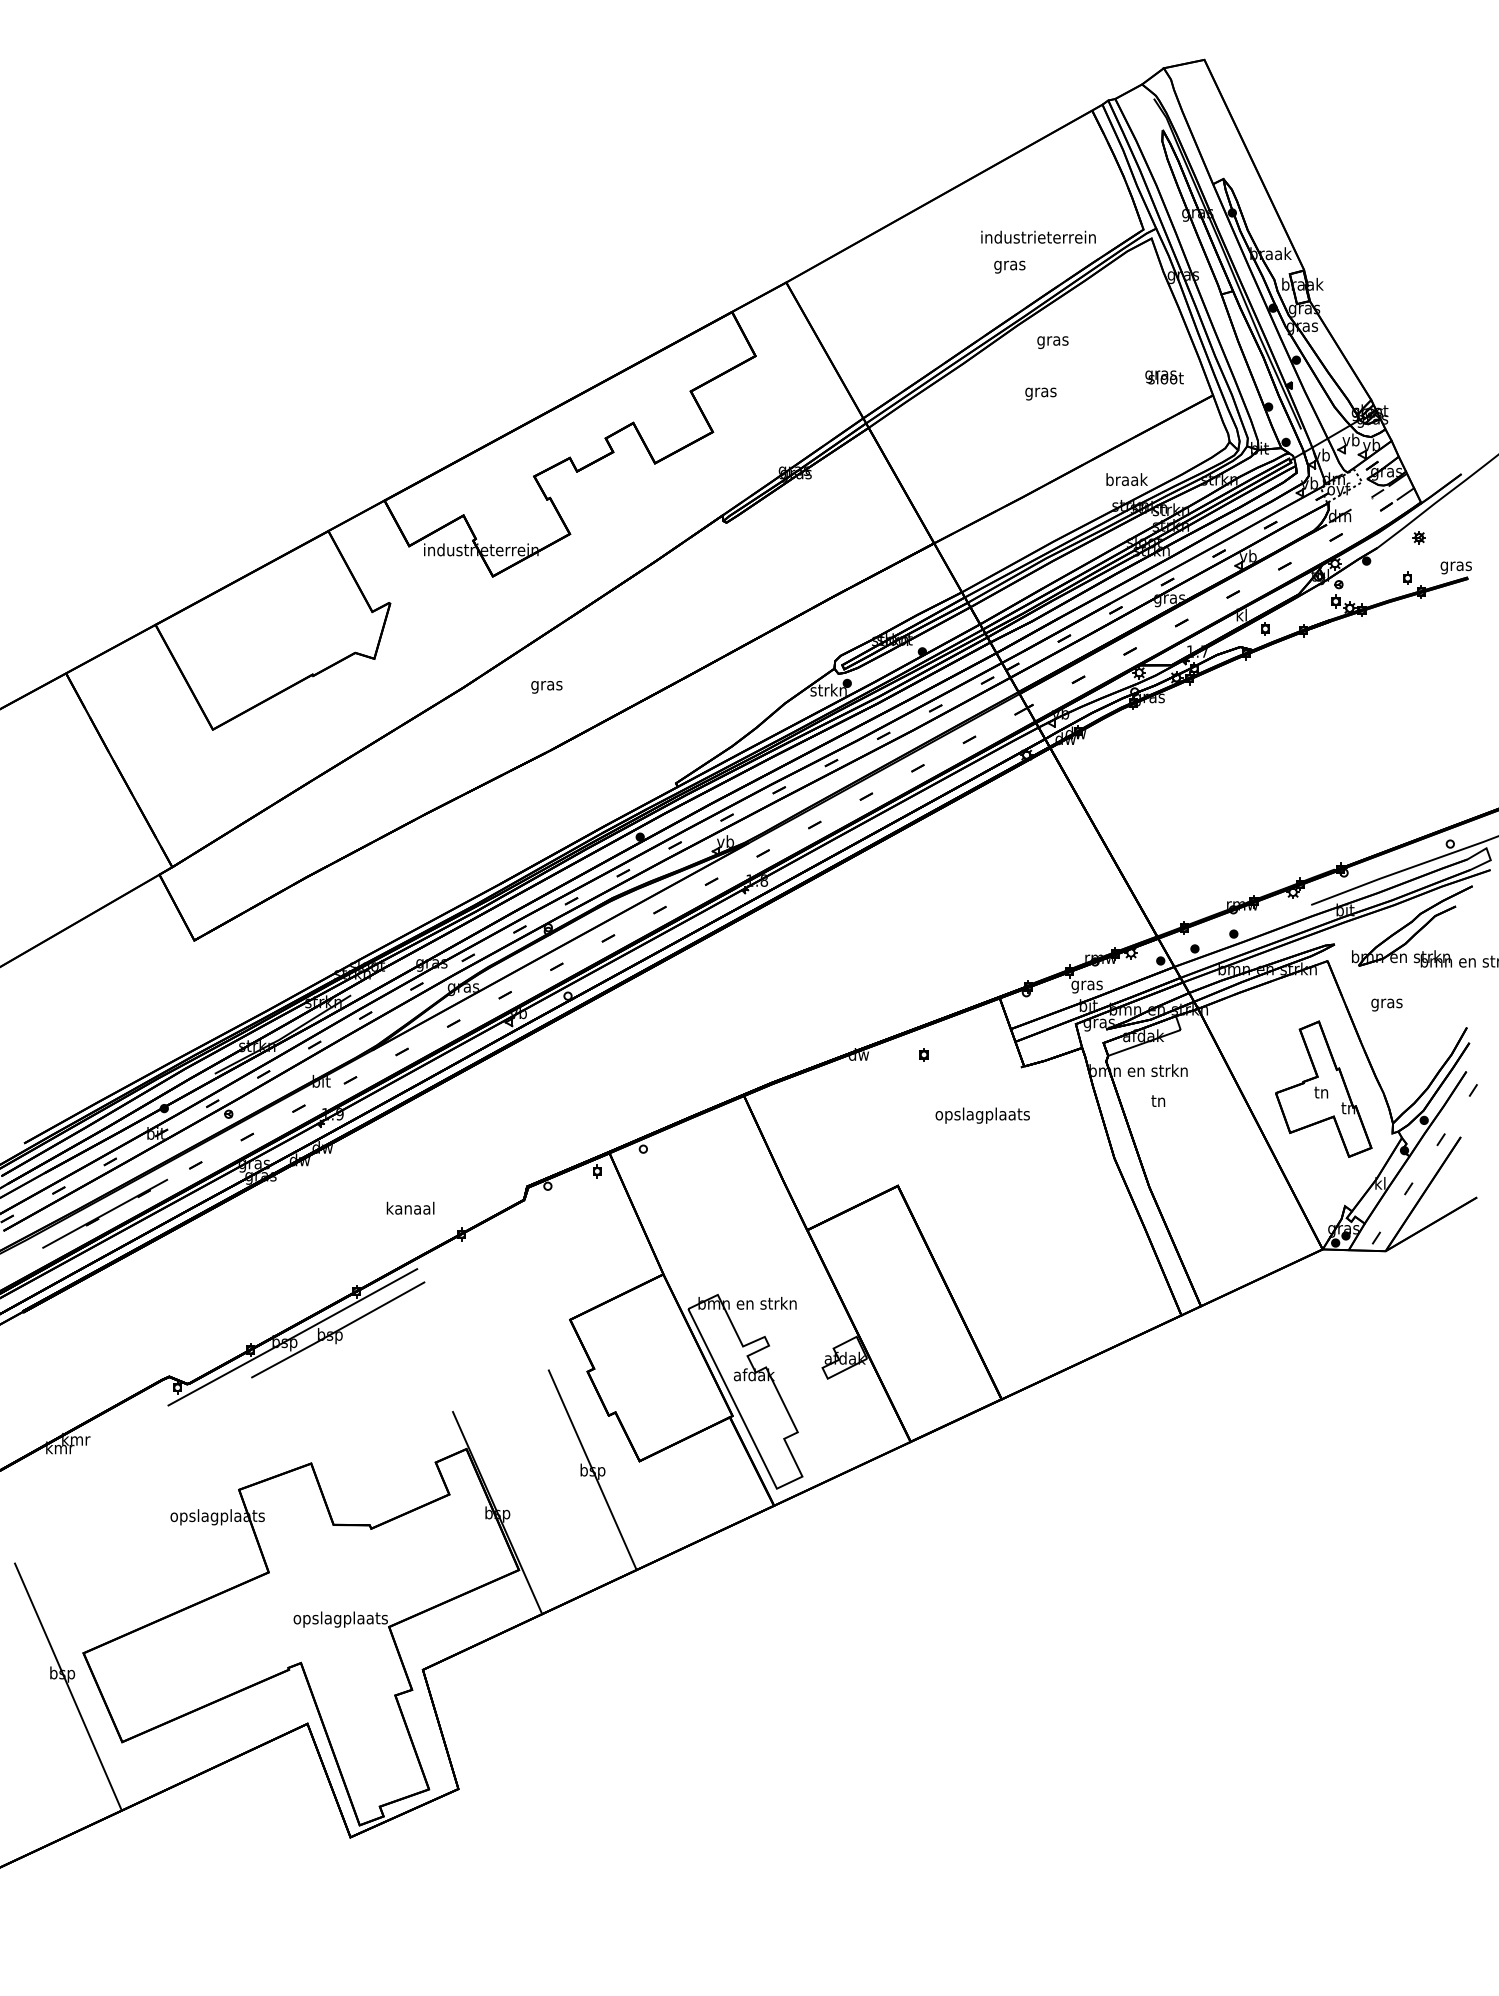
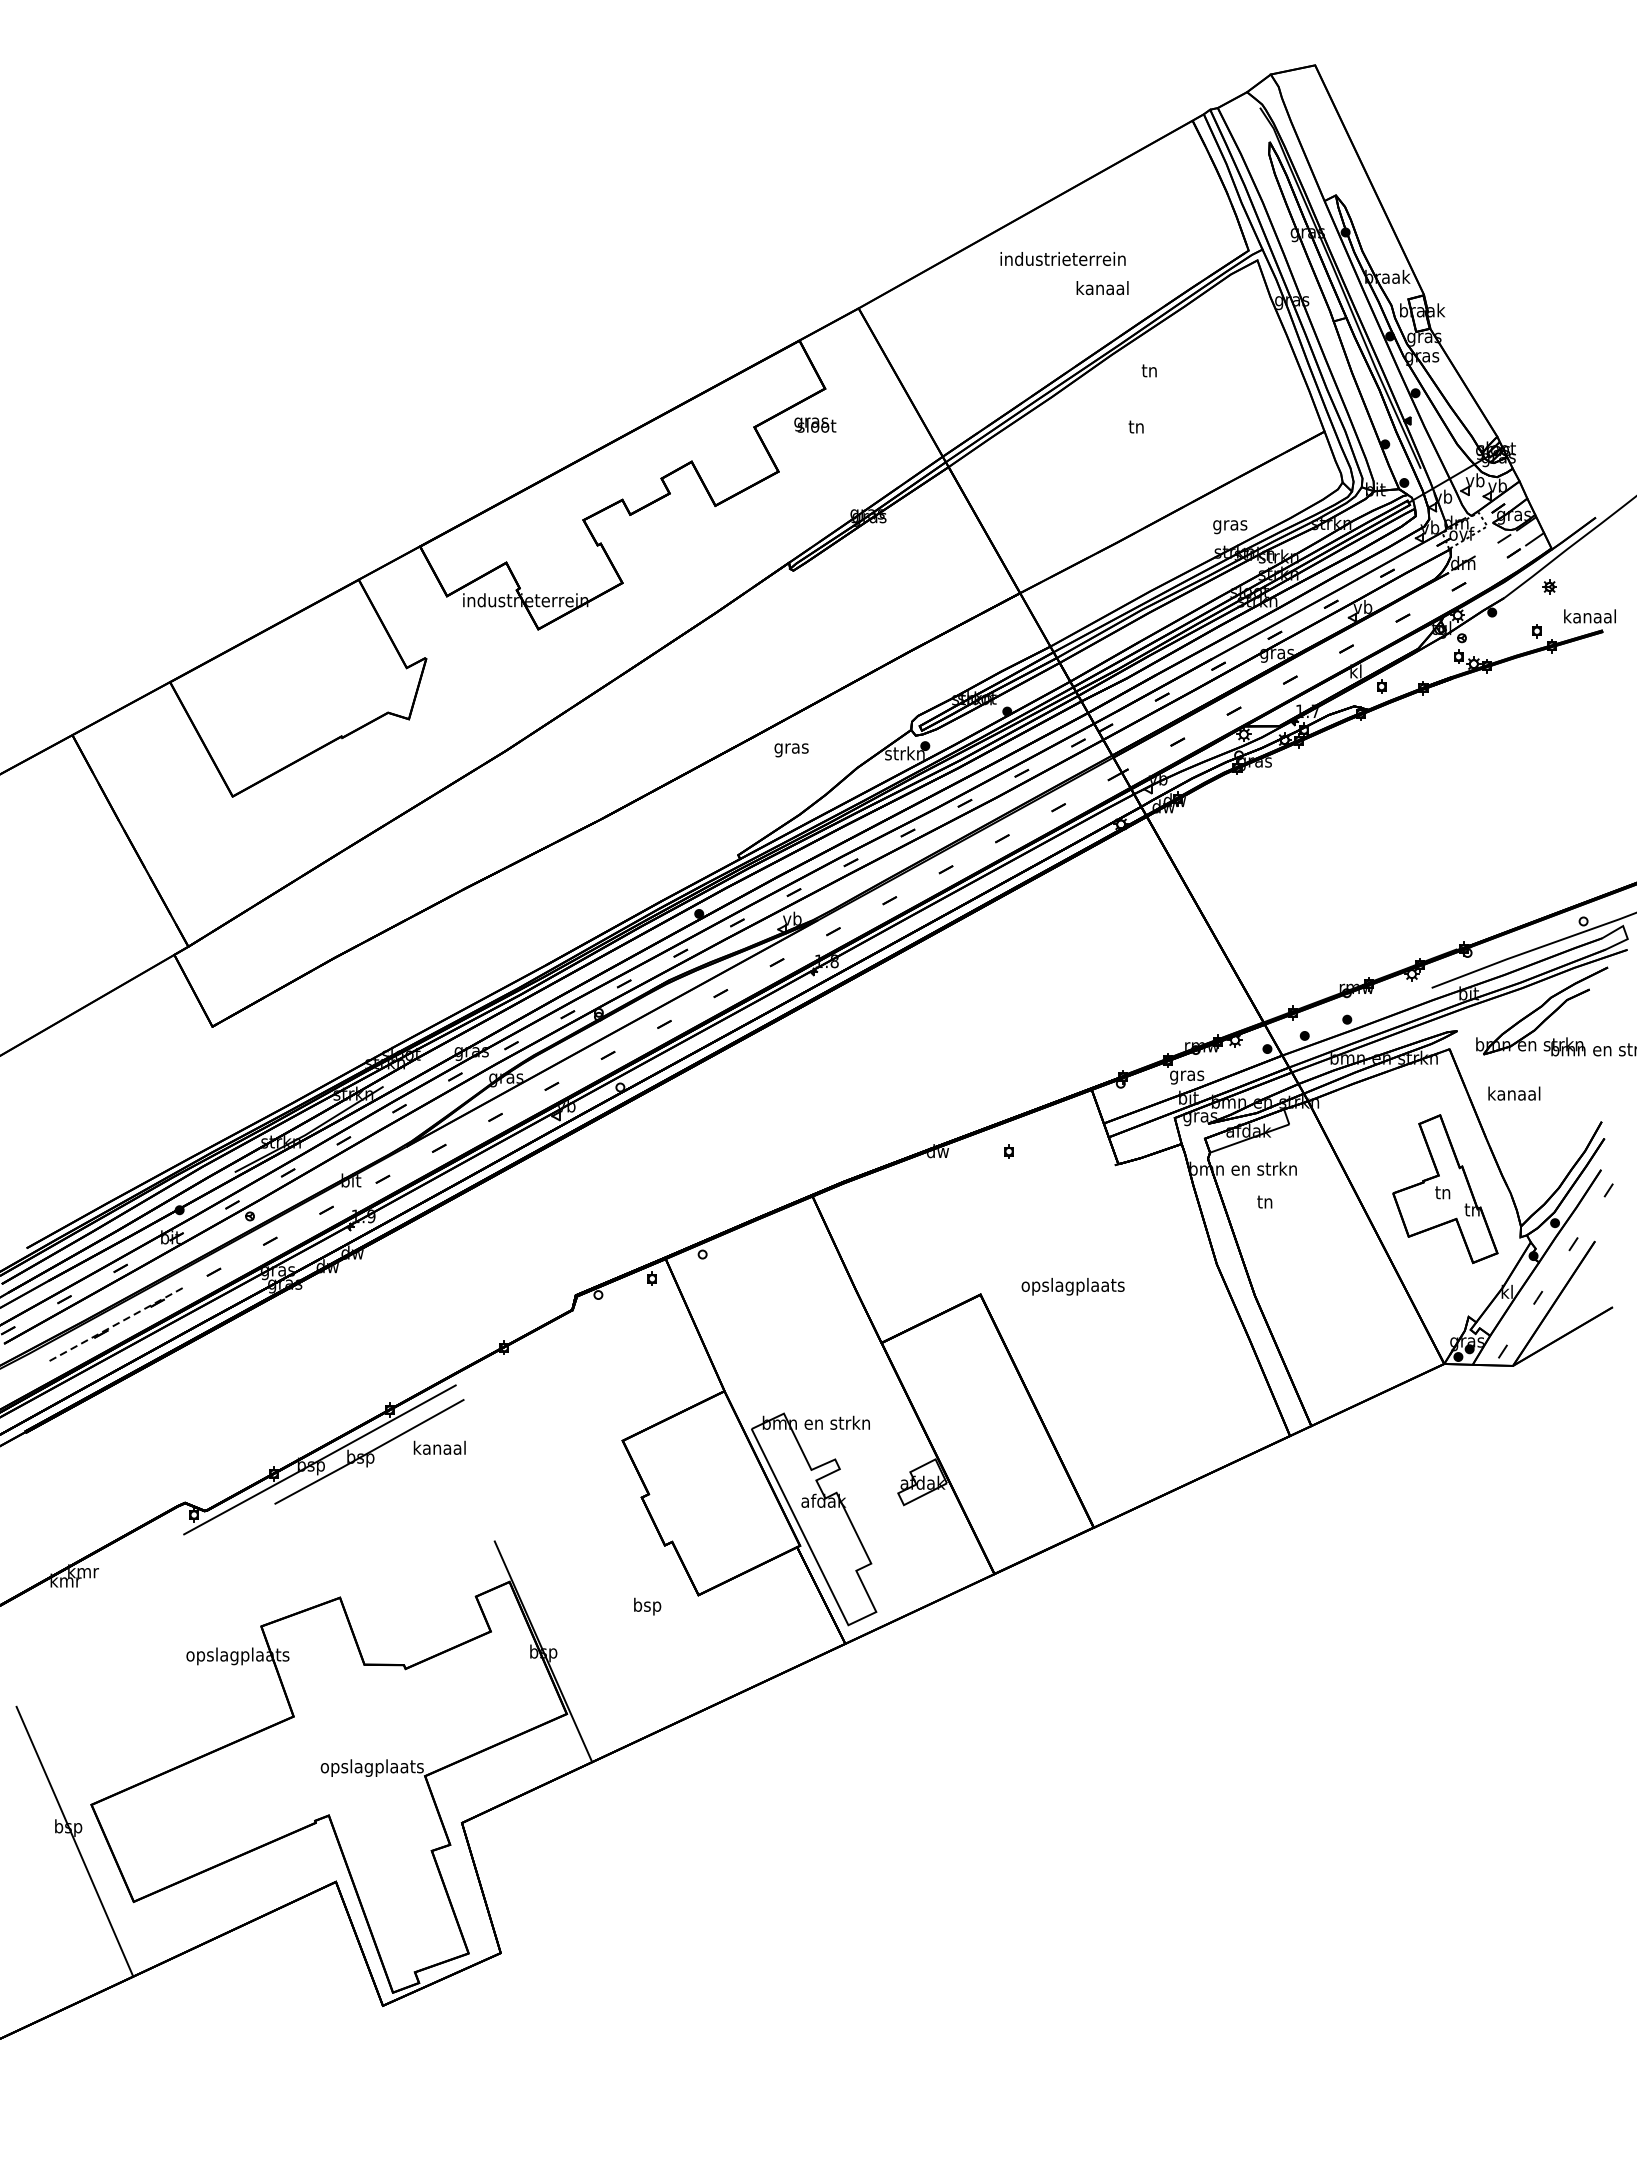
text: (1038, 236) -> (1063, 258), moved
text: (1009, 265) -> (1102, 289), gras -> kanaal
text: (1052, 341) -> (1149, 372), gras -> tn
text: (1164, 377) -> (815, 425), moved
text: (1040, 392) -> (1136, 428), gras -> tn
text: (1126, 481) -> (1230, 525), braak -> gras
text: (1455, 566) -> (1589, 618), gras -> kanaal
text: (546, 687) -> (791, 750), moved
text: (1386, 1003) -> (1513, 1095), gras -> kanaal
text: (982, 1115) -> (1072, 1286), moved
text: (410, 1207) -> (439, 1447), moved
line: (105, 1213) -> (115, 1324), solid -> dashed
line: (592, 1470) -> (647, 1605), removed

